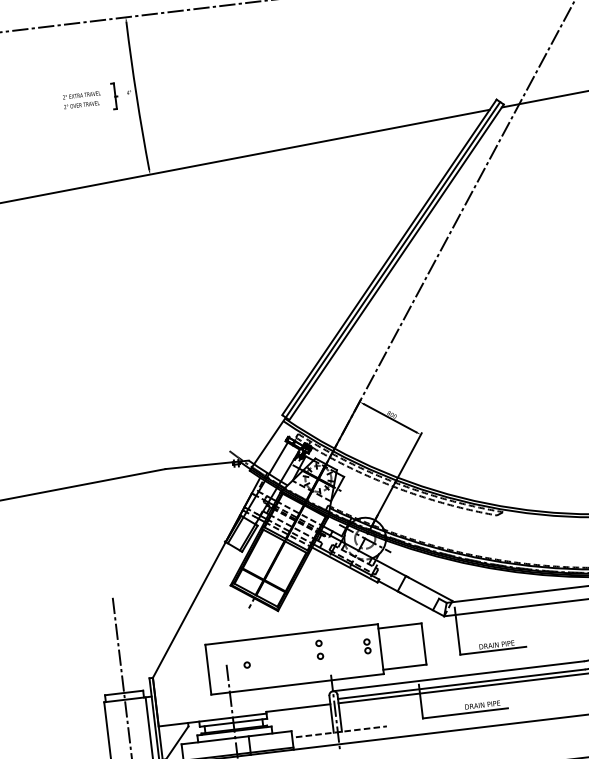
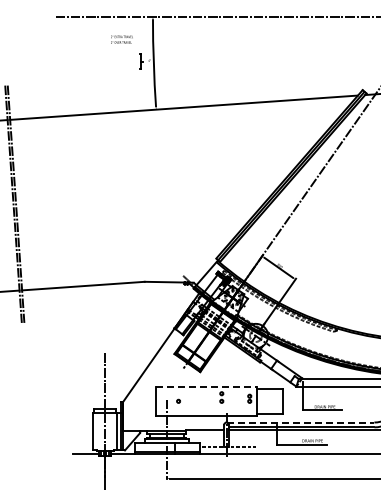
text: (81, 99) -> (121, 39), moved
line: (291, 634) -> (206, 386), solid -> dashed
line: (458, 676) -> (300, 422), solid -> dashed

